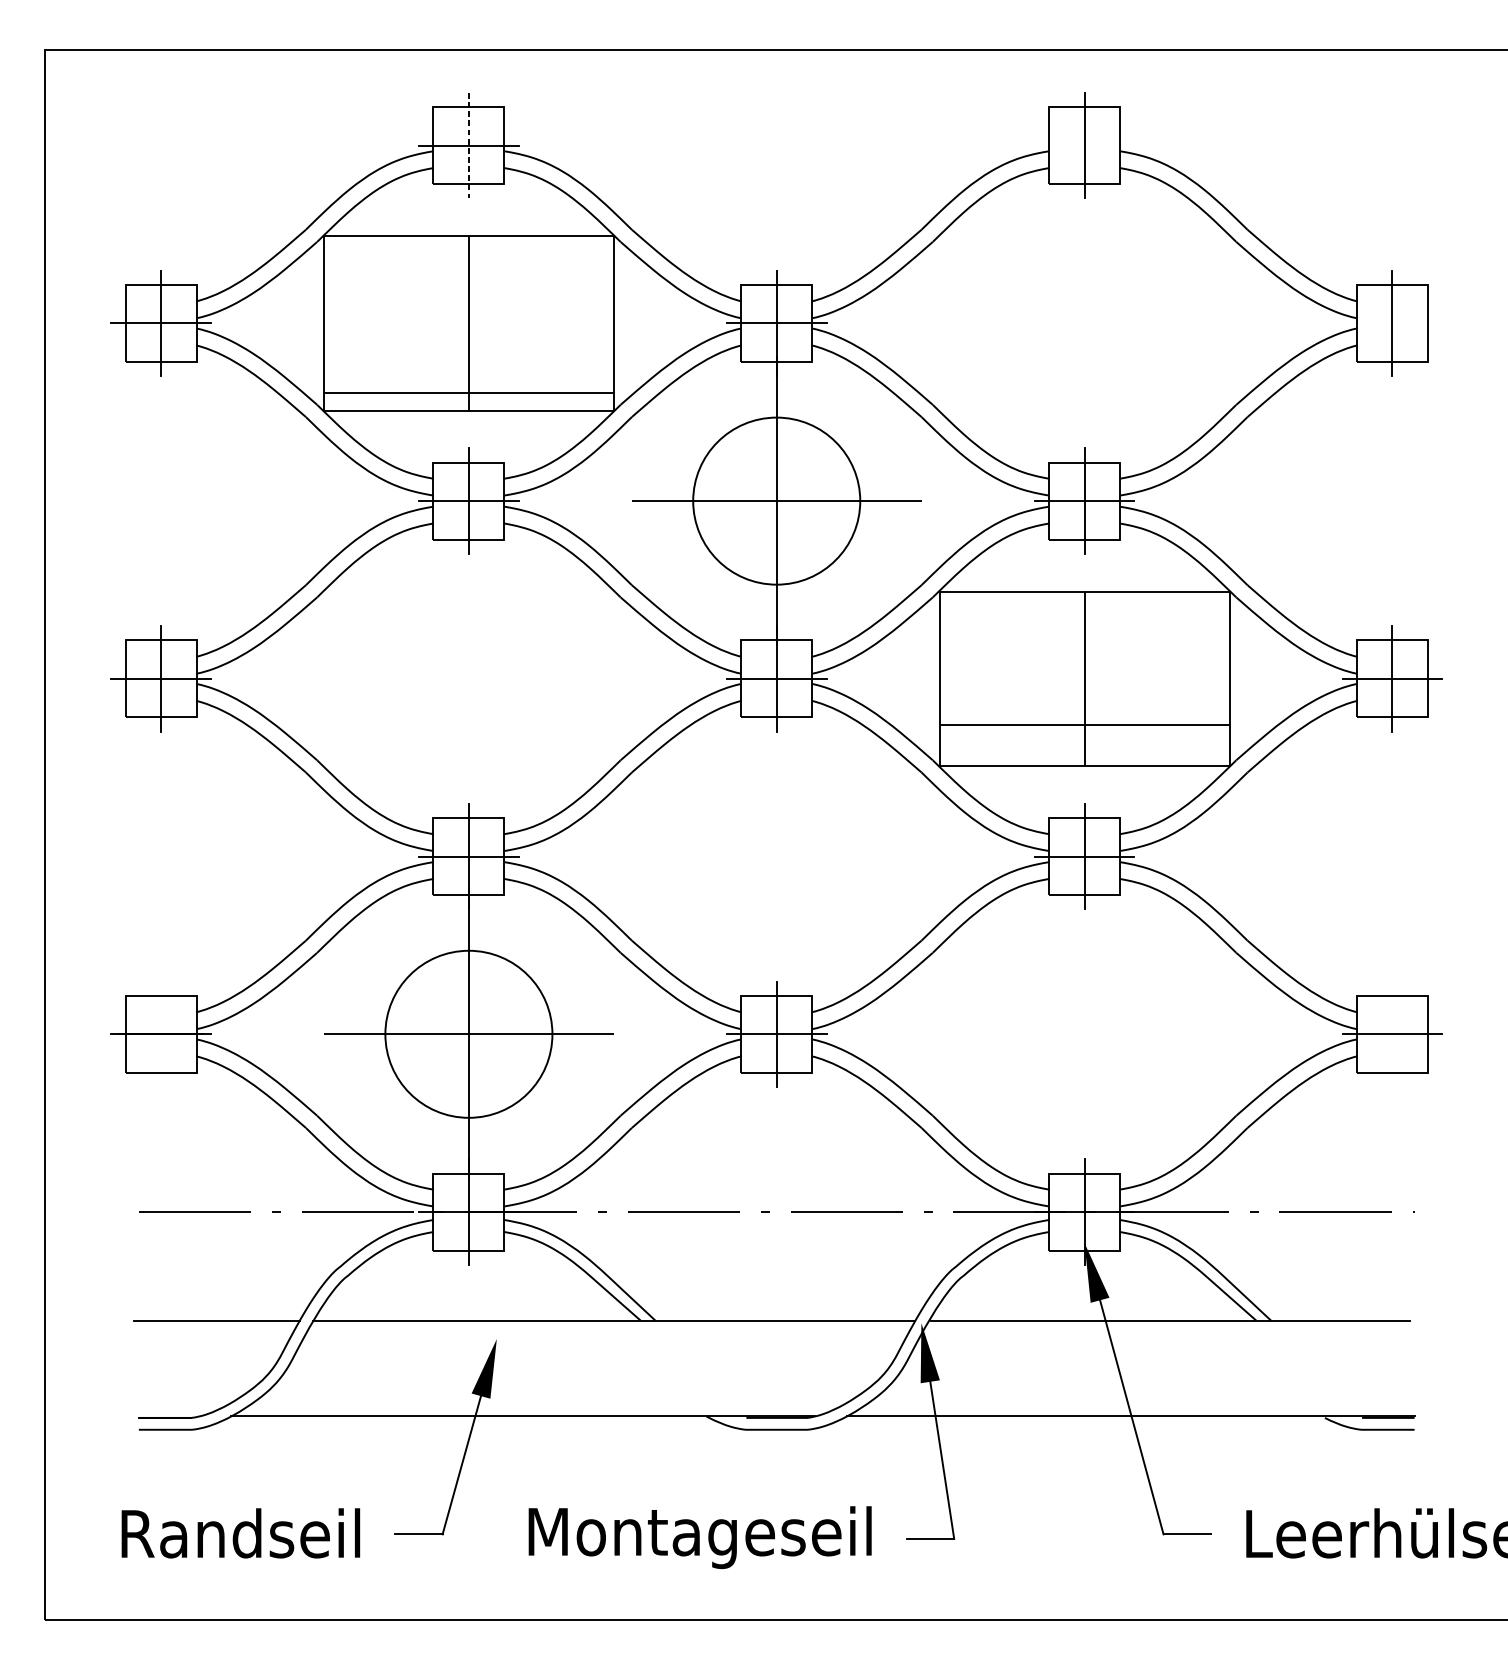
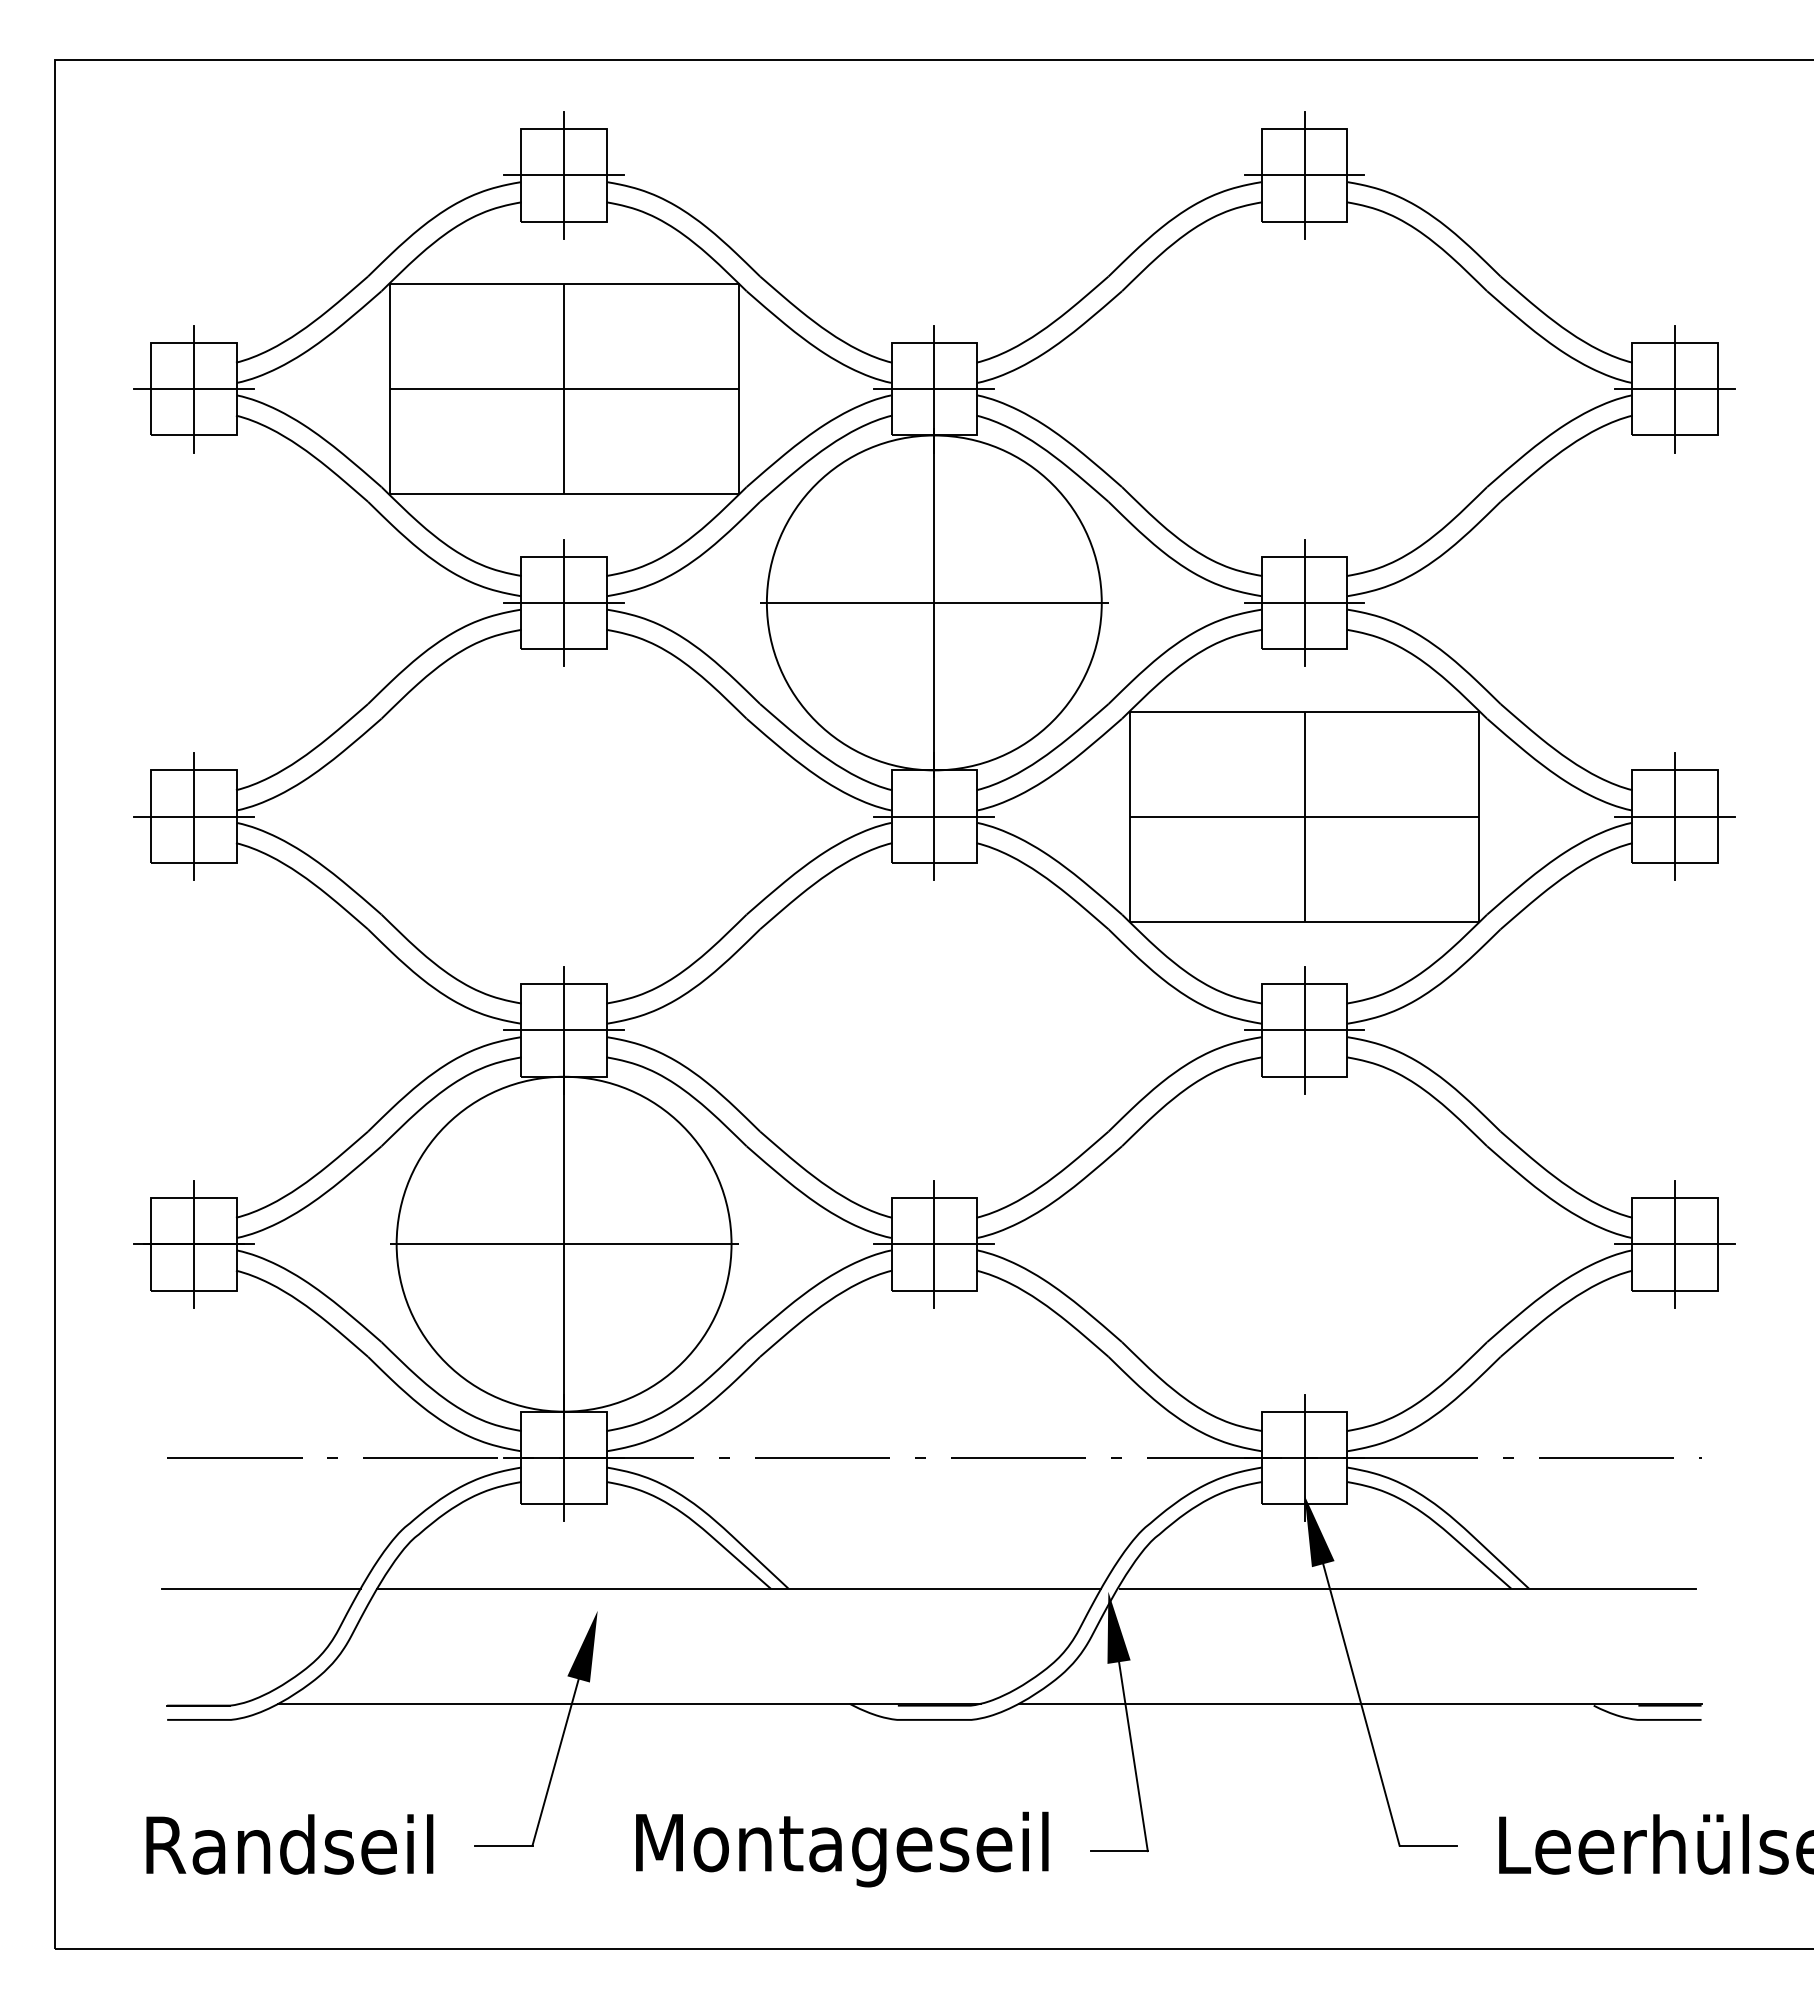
line: (469, 145) -> (564, 175), dashed -> solid
line: (1084, 145) -> (1304, 175), added
line: (1392, 323) -> (1674, 389), added
line: (468, 393) -> (563, 389), moved
circle: (776, 500) -> (933, 602), size x1.67
line: (1084, 725) -> (1304, 816), moved
line: (160, 1033) -> (193, 1243), added
circle: (468, 1033) -> (563, 1243), size x1.67
line: (1392, 1033) -> (1674, 1243), added

